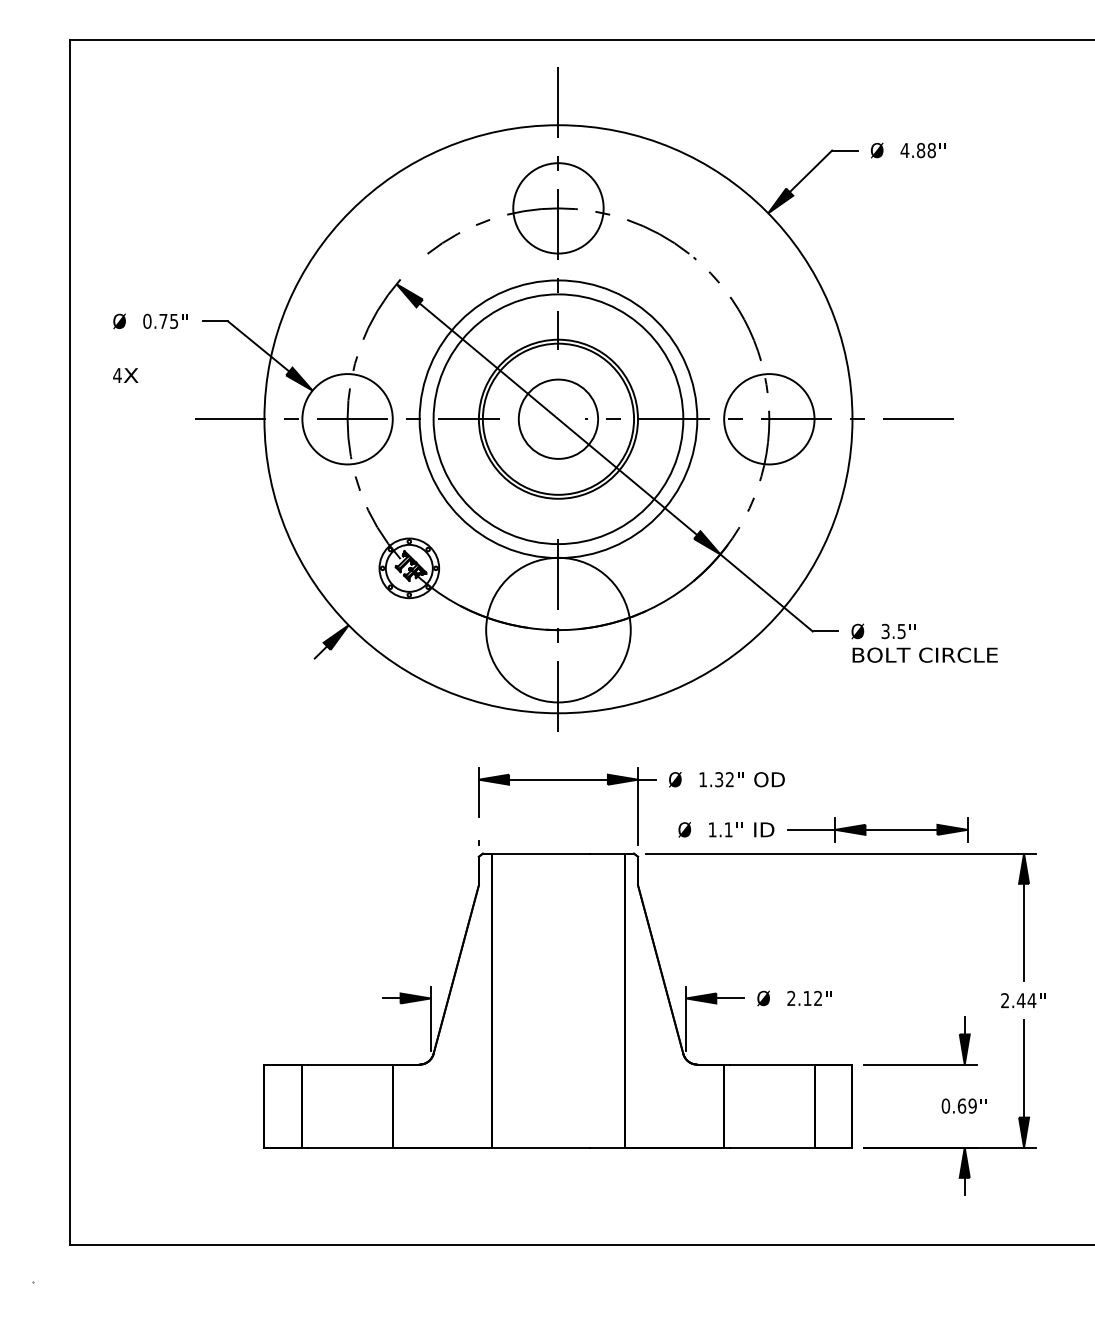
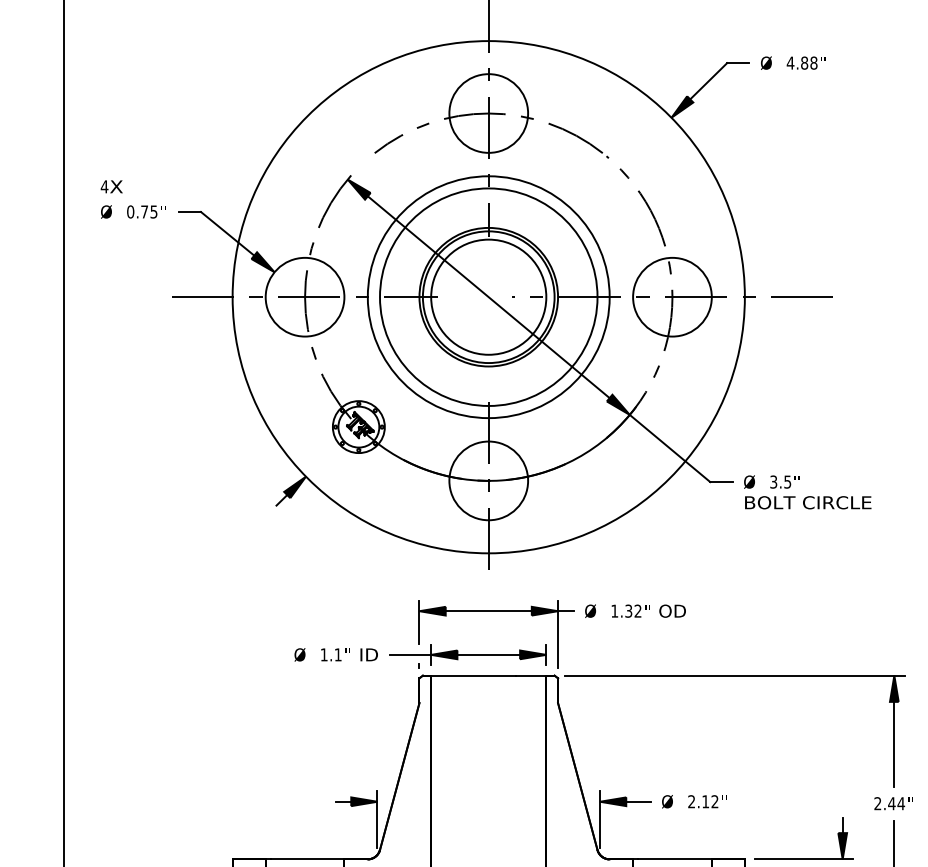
text: (125, 375) -> (111, 186), moved
circle: (558, 419) -> (488, 297), size x1.67
circle: (558, 629) -> (488, 480), size x0.62
part: (823, 829) -> (420, 654), moved

